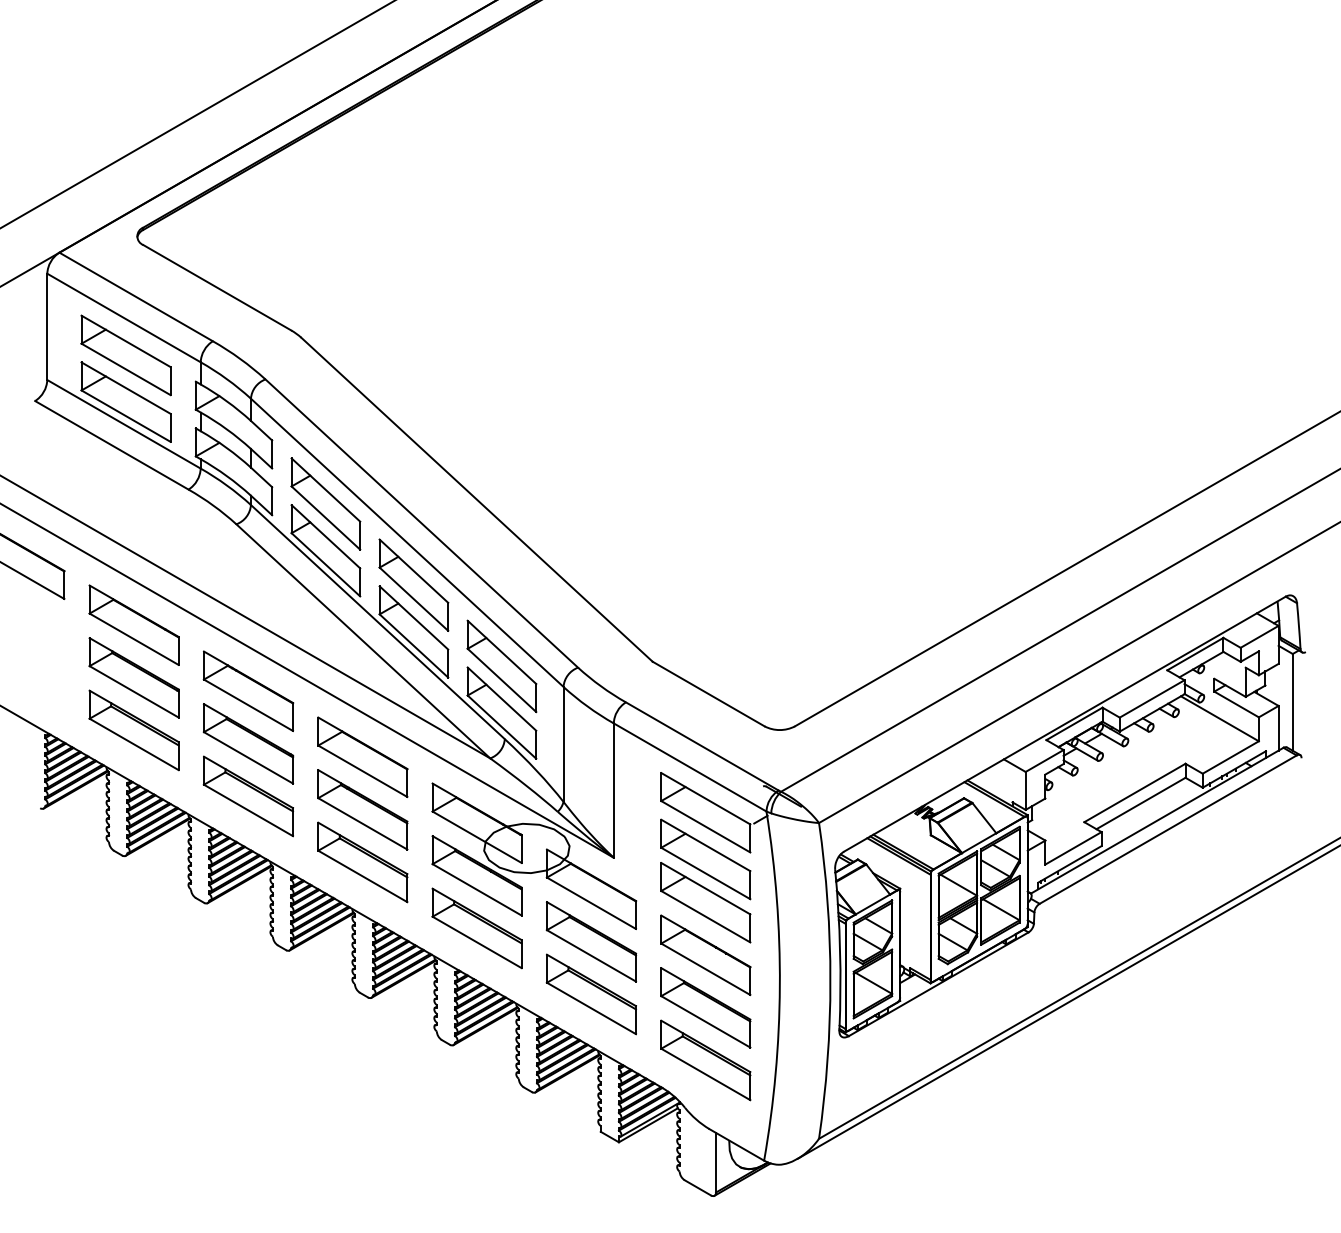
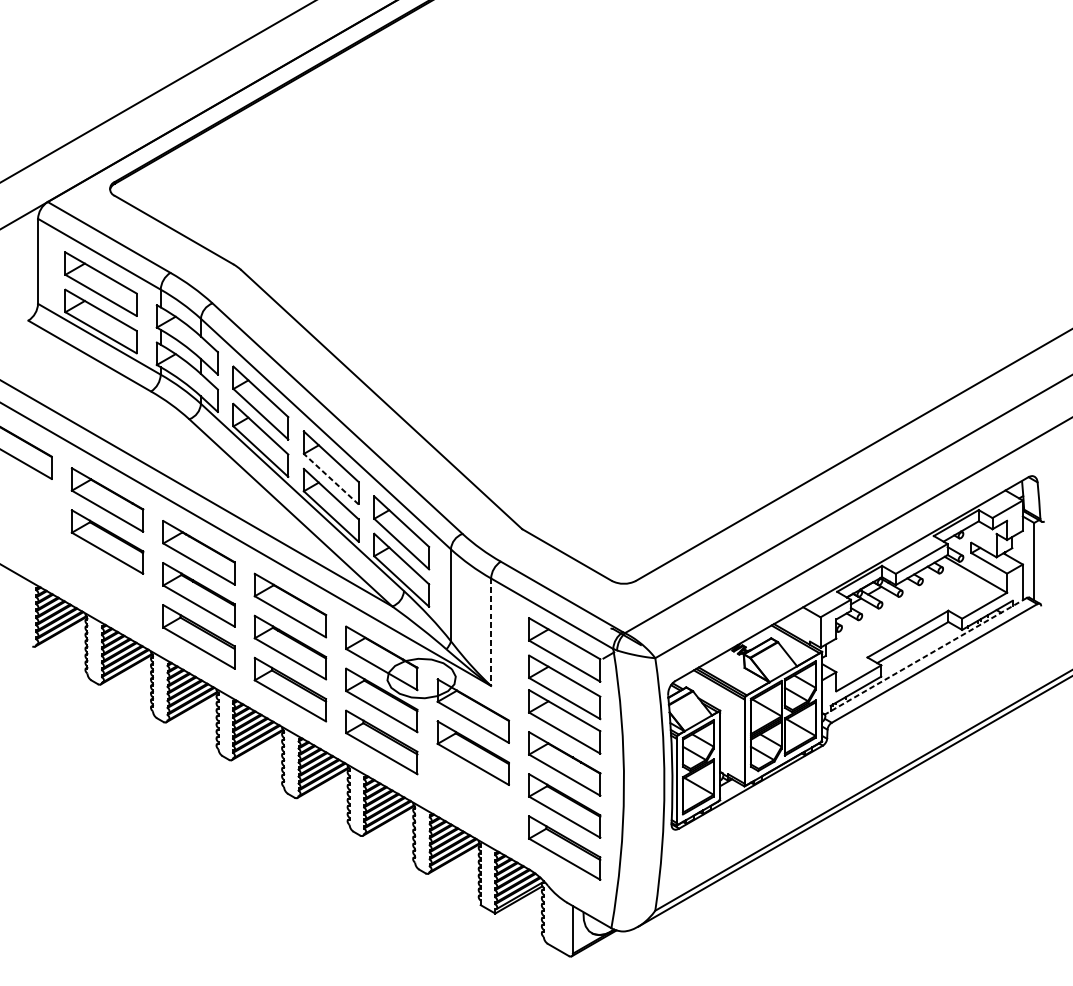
line: (413, 599) -> (330, 479), solid -> dashed
part: (133, 730) -> (107, 584), removed
line: (613, 791) -> (490, 632), solid -> dashed
line: (1157, 820) -> (926, 656), solid -> dashed
part: (590, 994) -> (472, 795), removed

